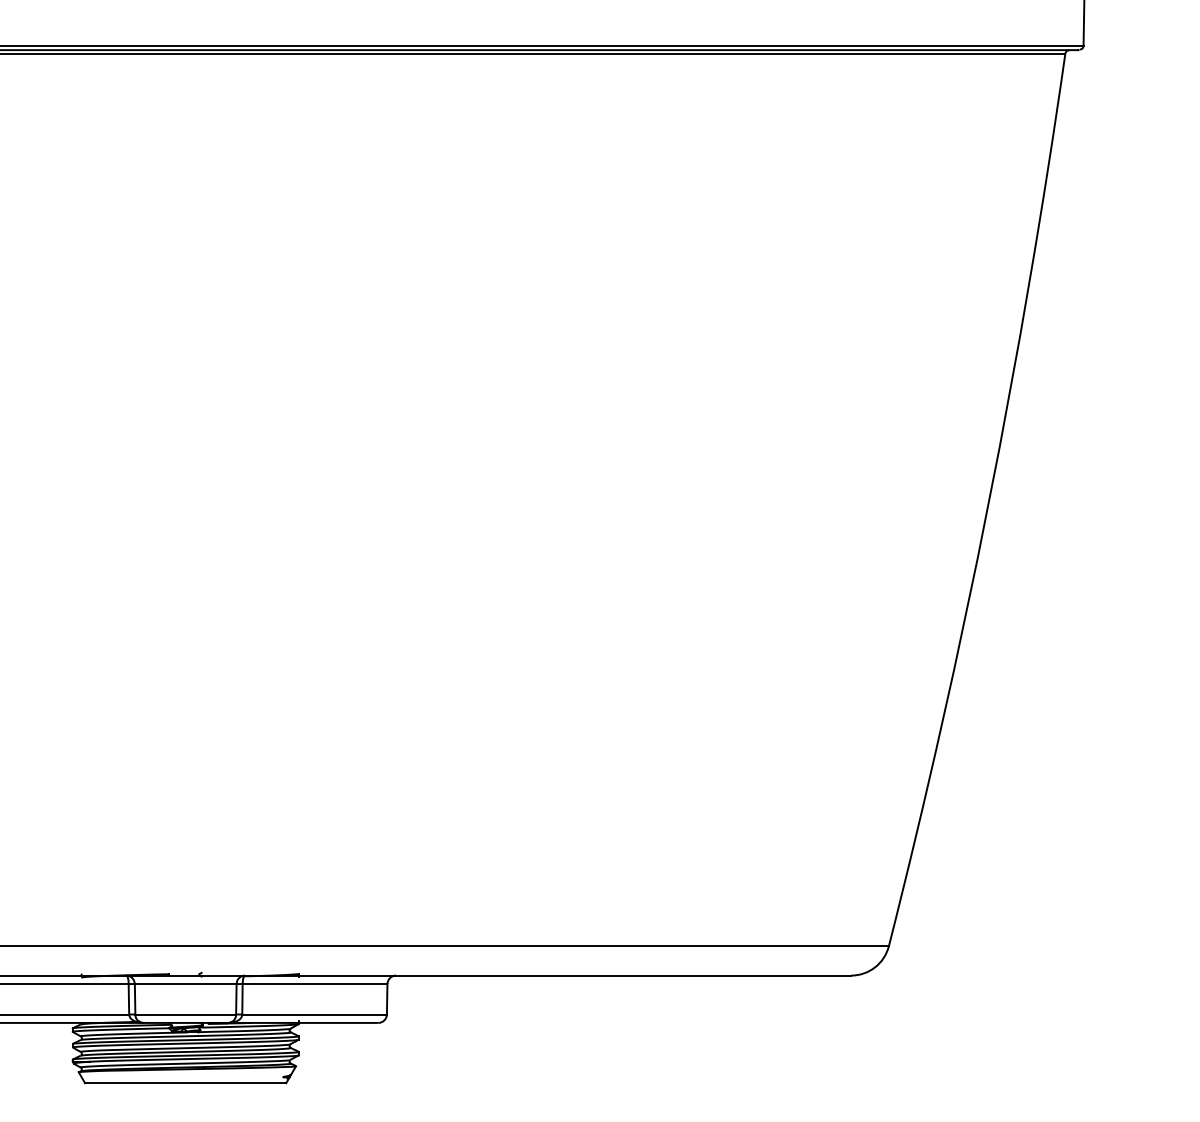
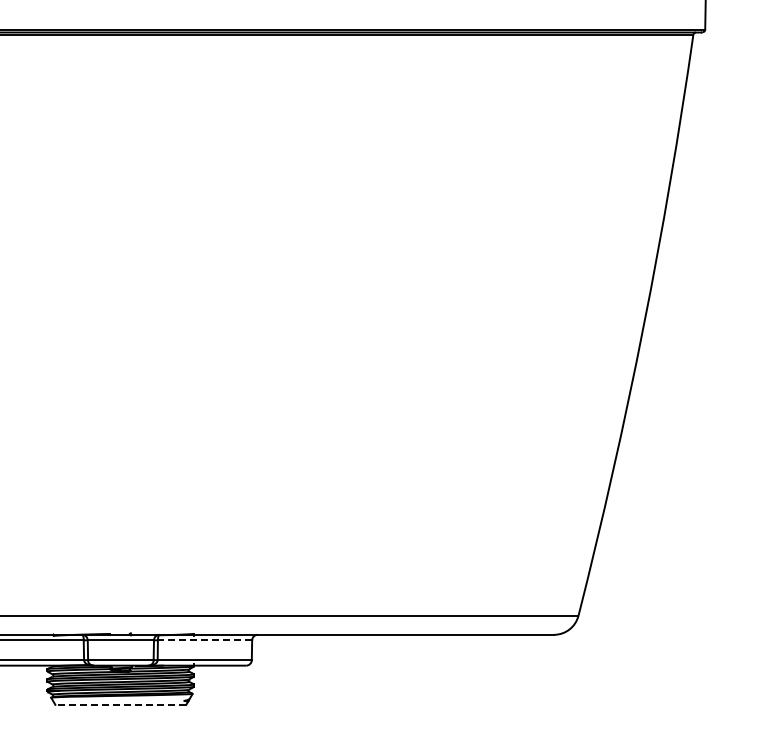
line: (314, 984) -> (204, 640), solid -> dashed
line: (185, 1082) -> (120, 704), solid -> dashed

